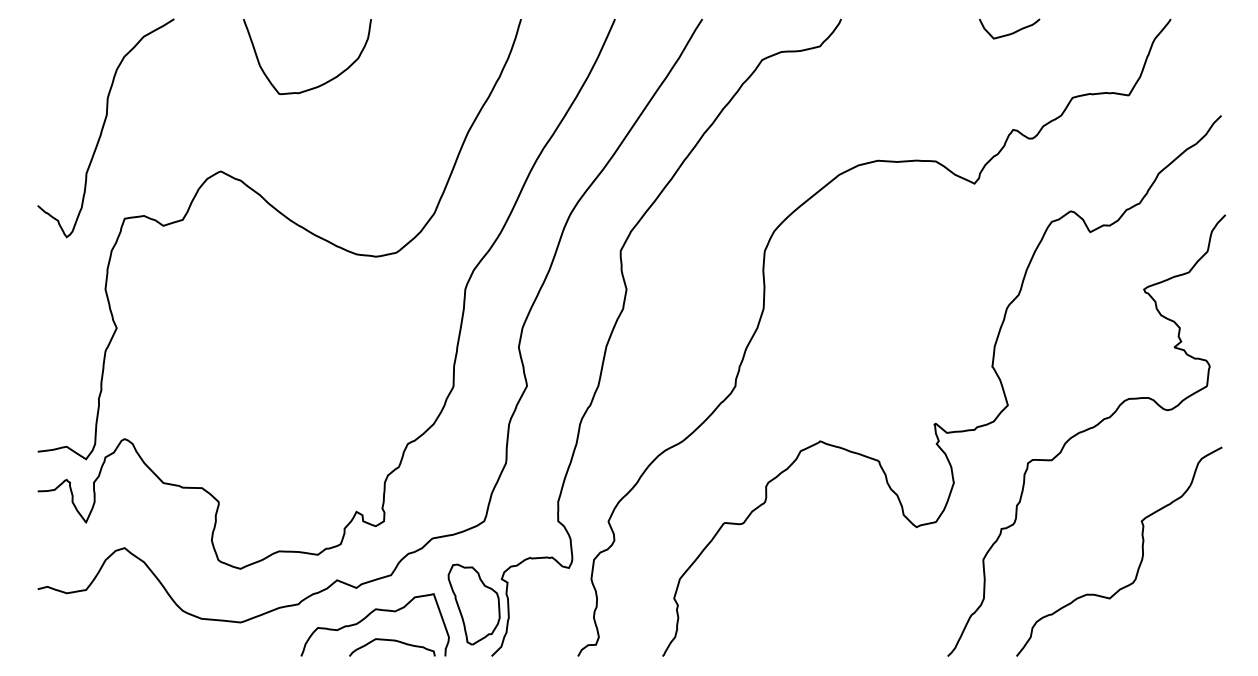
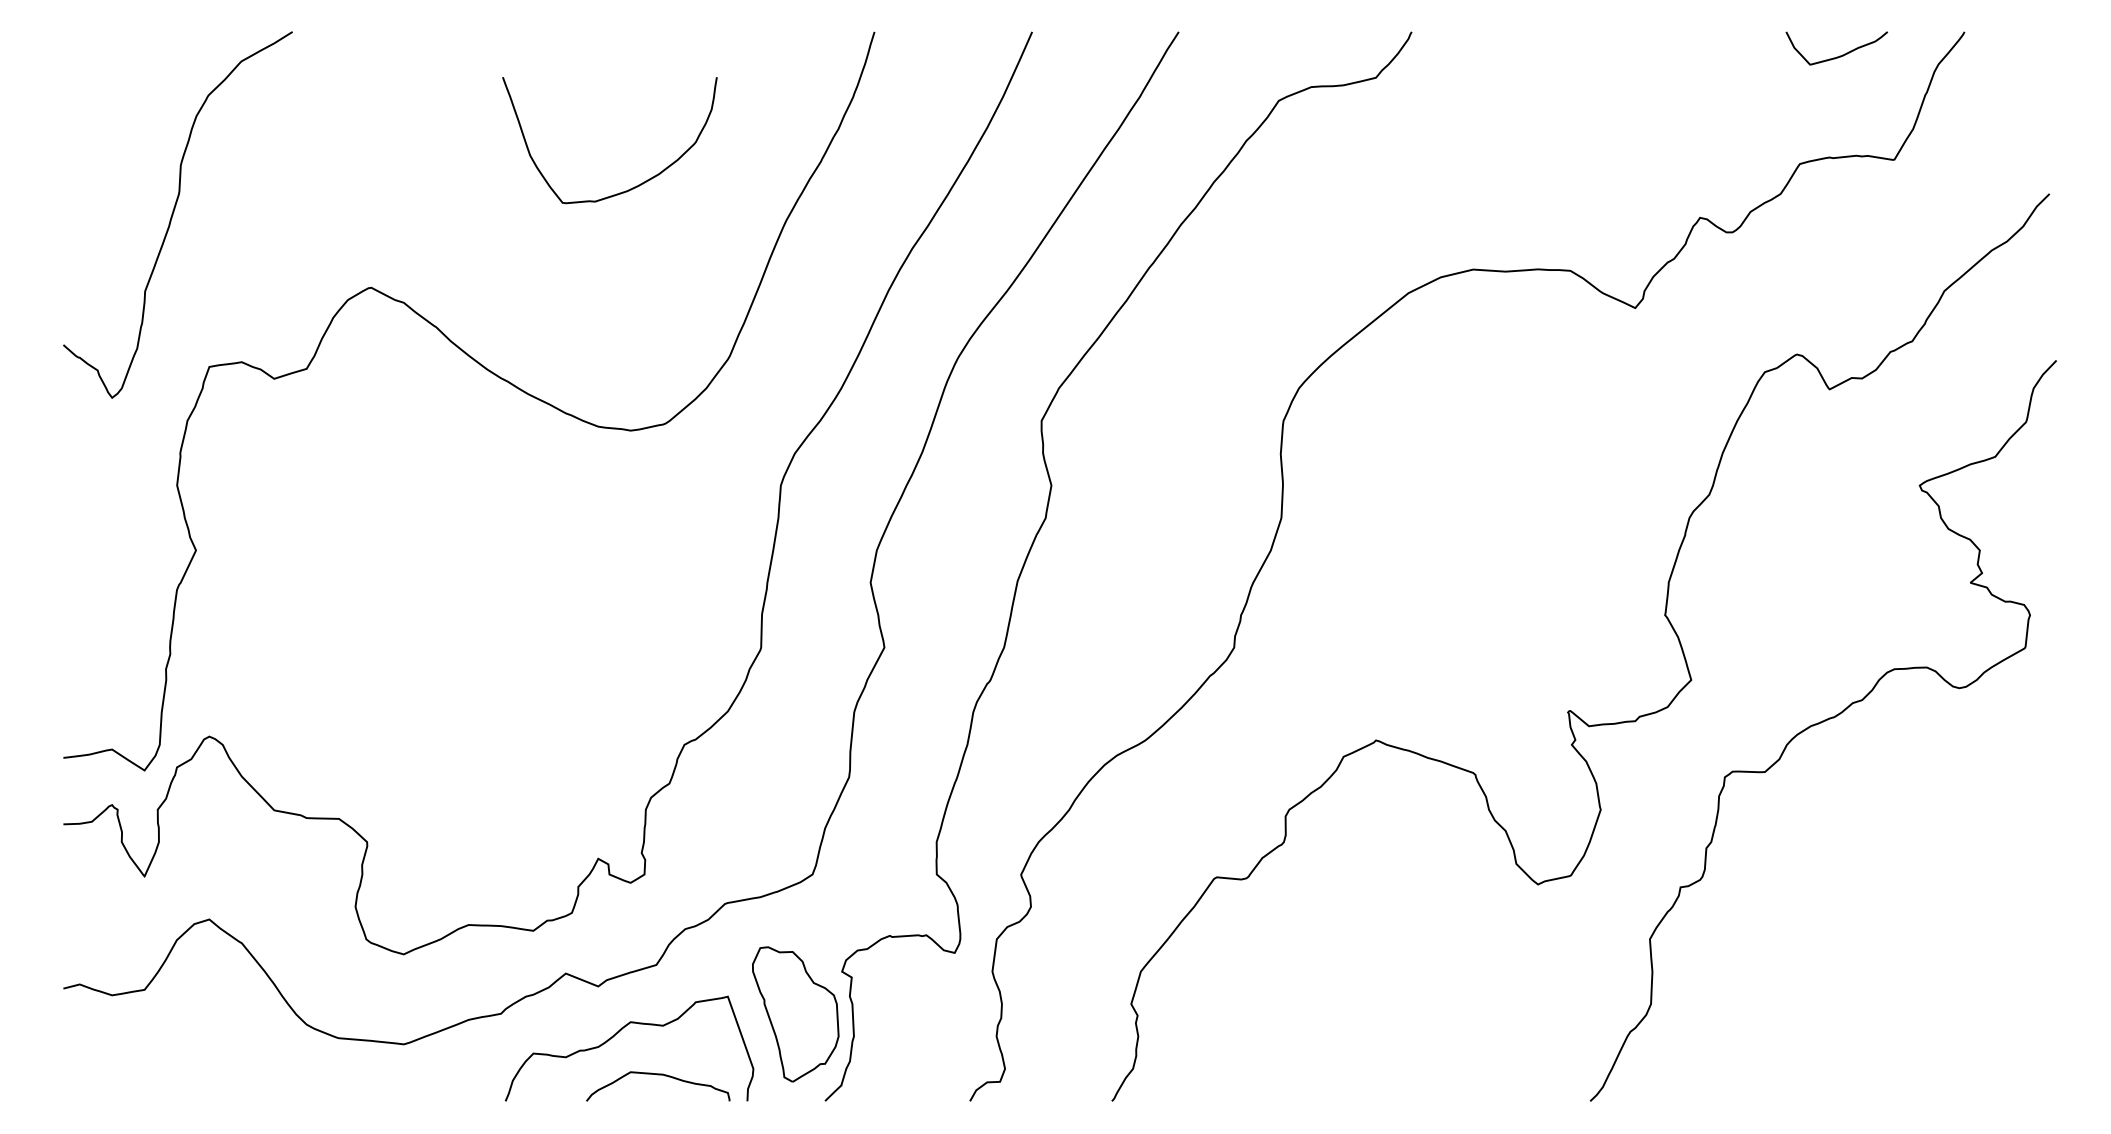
curve: (1011, 32) -> (1839, 54), moved
curve: (320, 84) -> (631, 186), moved
curve: (1141, 547) -> (1915, 918), removed

